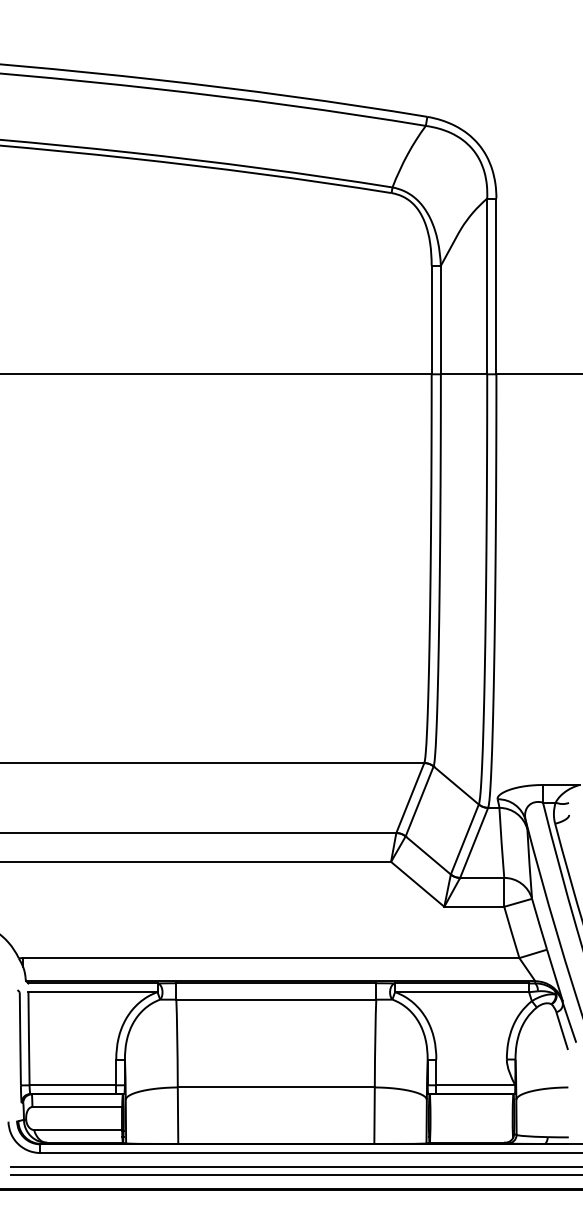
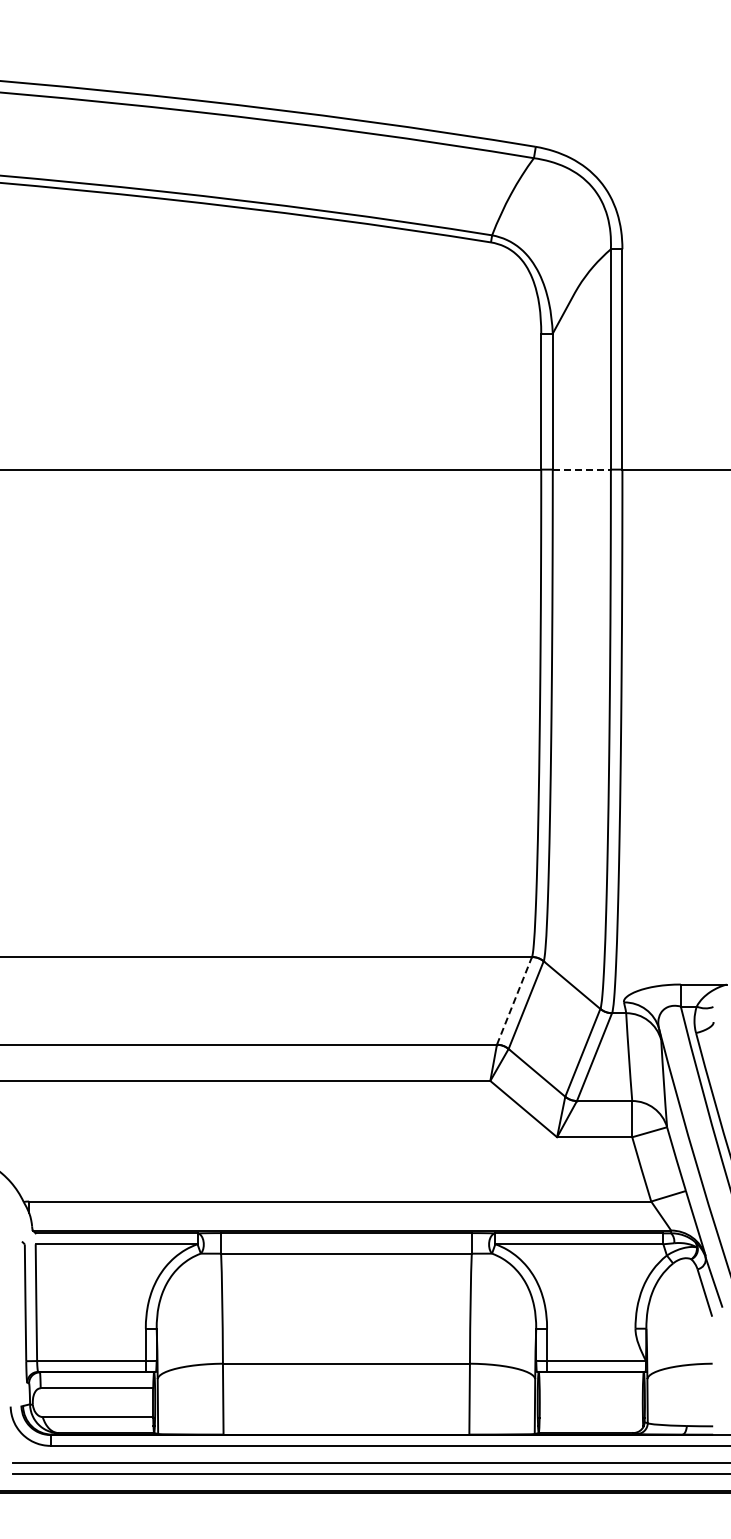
line: (464, 374) -> (582, 469), solid -> dashed
line: (410, 797) -> (514, 1000), solid -> dashed

